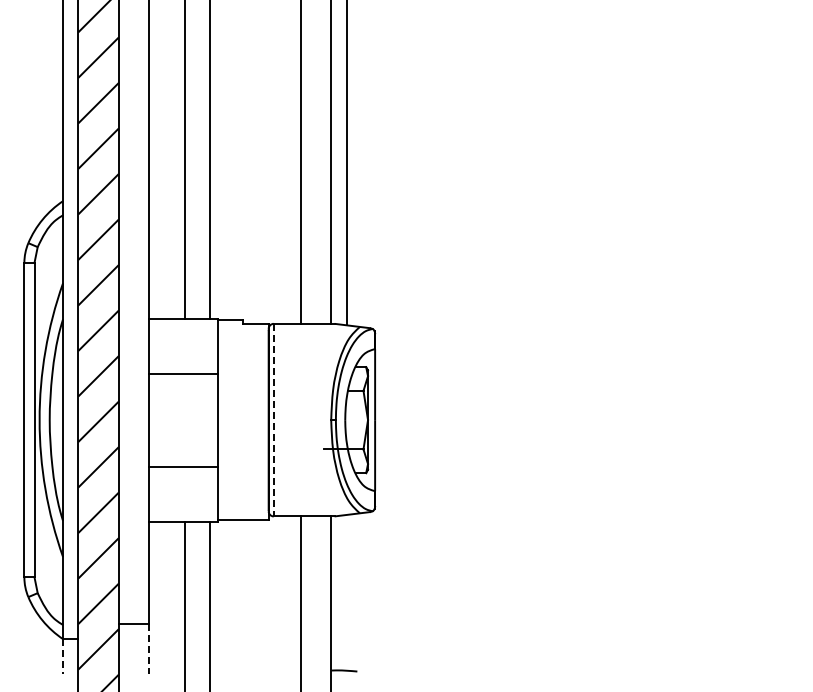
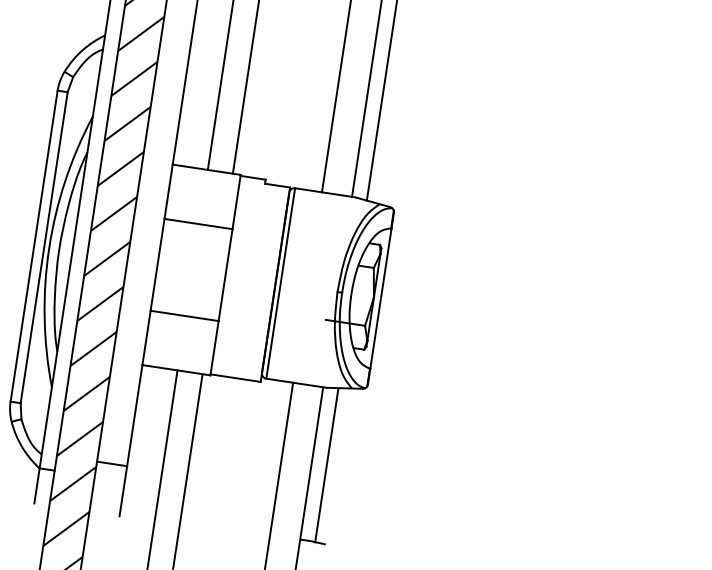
line: (273, 420) -> (280, 283), dashed -> solid
line: (346, 592) -> (326, 464), added
line: (149, 649) -> (123, 491), dashed -> solid
line: (63, 656) -> (37, 485), dashed -> solid

